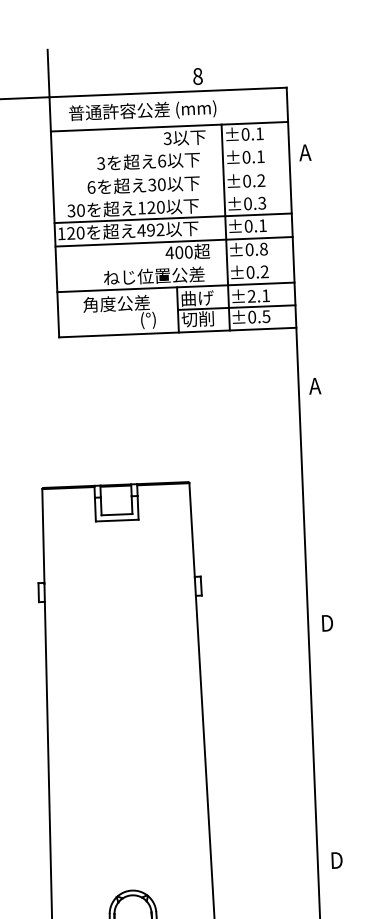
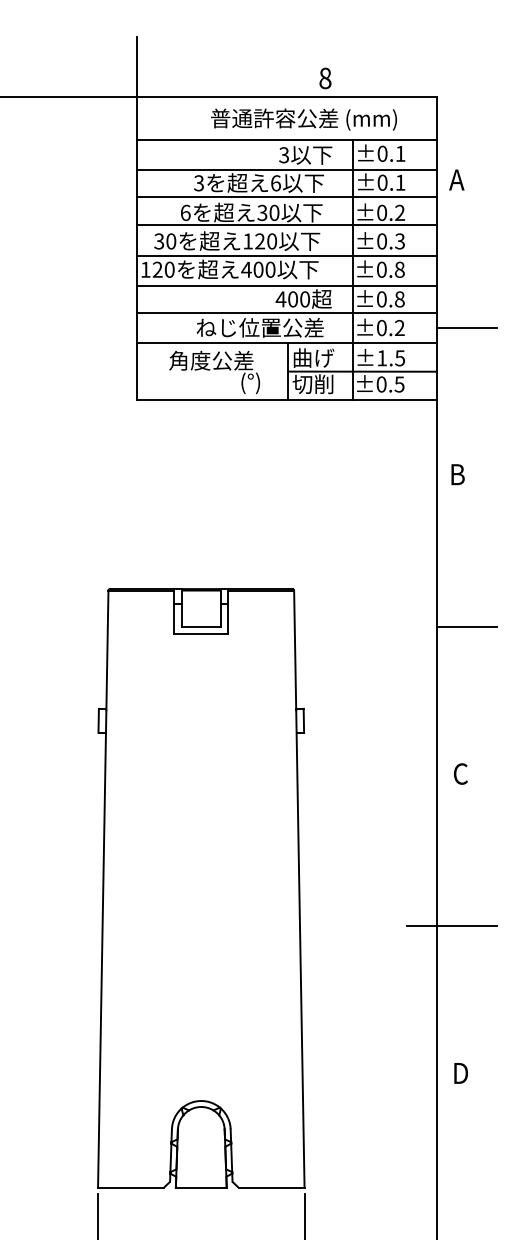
text: (142, 111) -> (303, 119), moved
line: (169, 150) -> (286, 170), added
line: (170, 171) -> (286, 196), added
line: (171, 193) -> (286, 224), added
text: (262, 225) -> (399, 269), ±0.1 -> ±0.8
text: (155, 229) -> (264, 269), 492 -> 400
line: (174, 263) -> (286, 312), added
line: (317, 269) -> (466, 327), added
text: (258, 296) -> (390, 358), ±2.1 -> ±1.5
text: (314, 386) -> (456, 474), A -> B
line: (327, 506) -> (466, 626), added
text: (327, 622) -> (461, 773), D -> C
line: (324, 744) -> (451, 926), added

